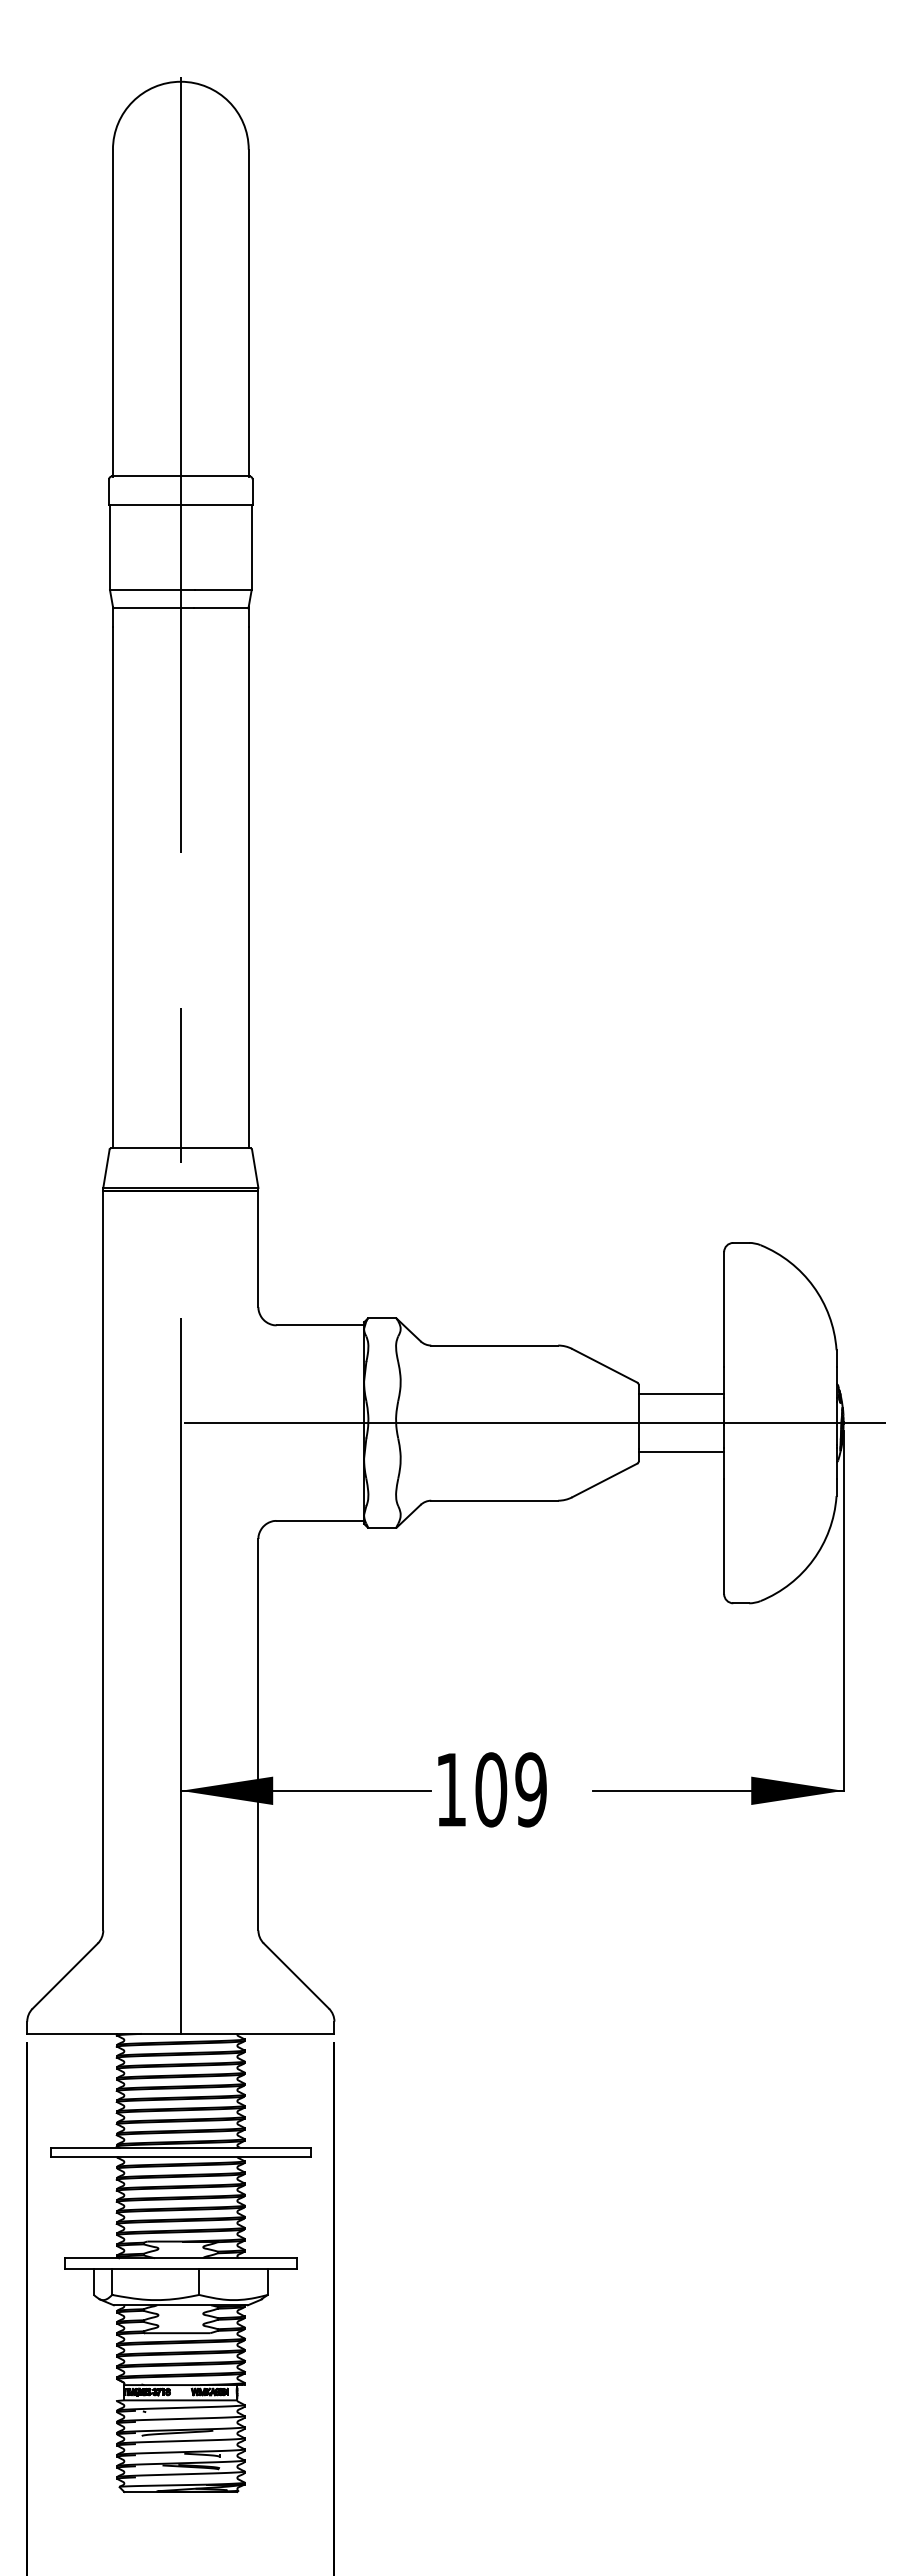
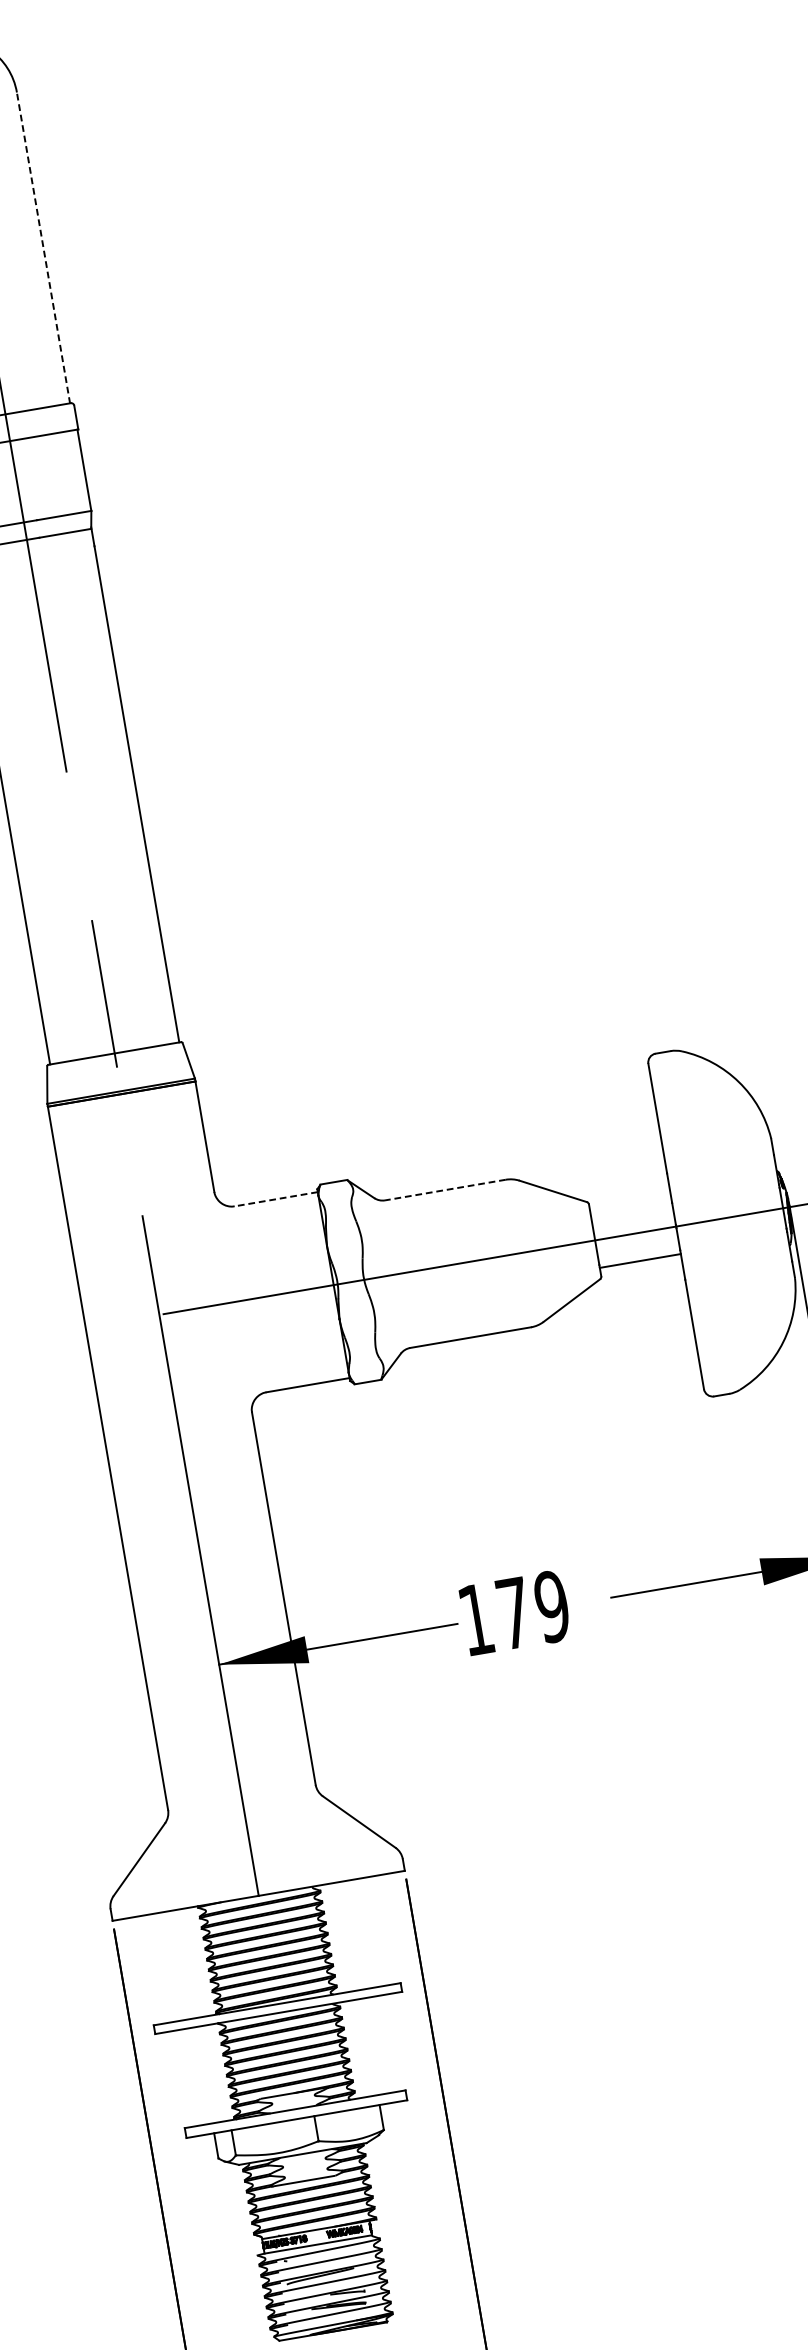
line: (248, 313) -> (43, 248), solid -> dashed
line: (320, 1325) -> (276, 1199), solid -> dashed
line: (494, 1345) -> (445, 1190), solid -> dashed
line: (681, 1394) -> (630, 1206), removed
text: (491, 1789) -> (514, 1612), 109 -> 179

